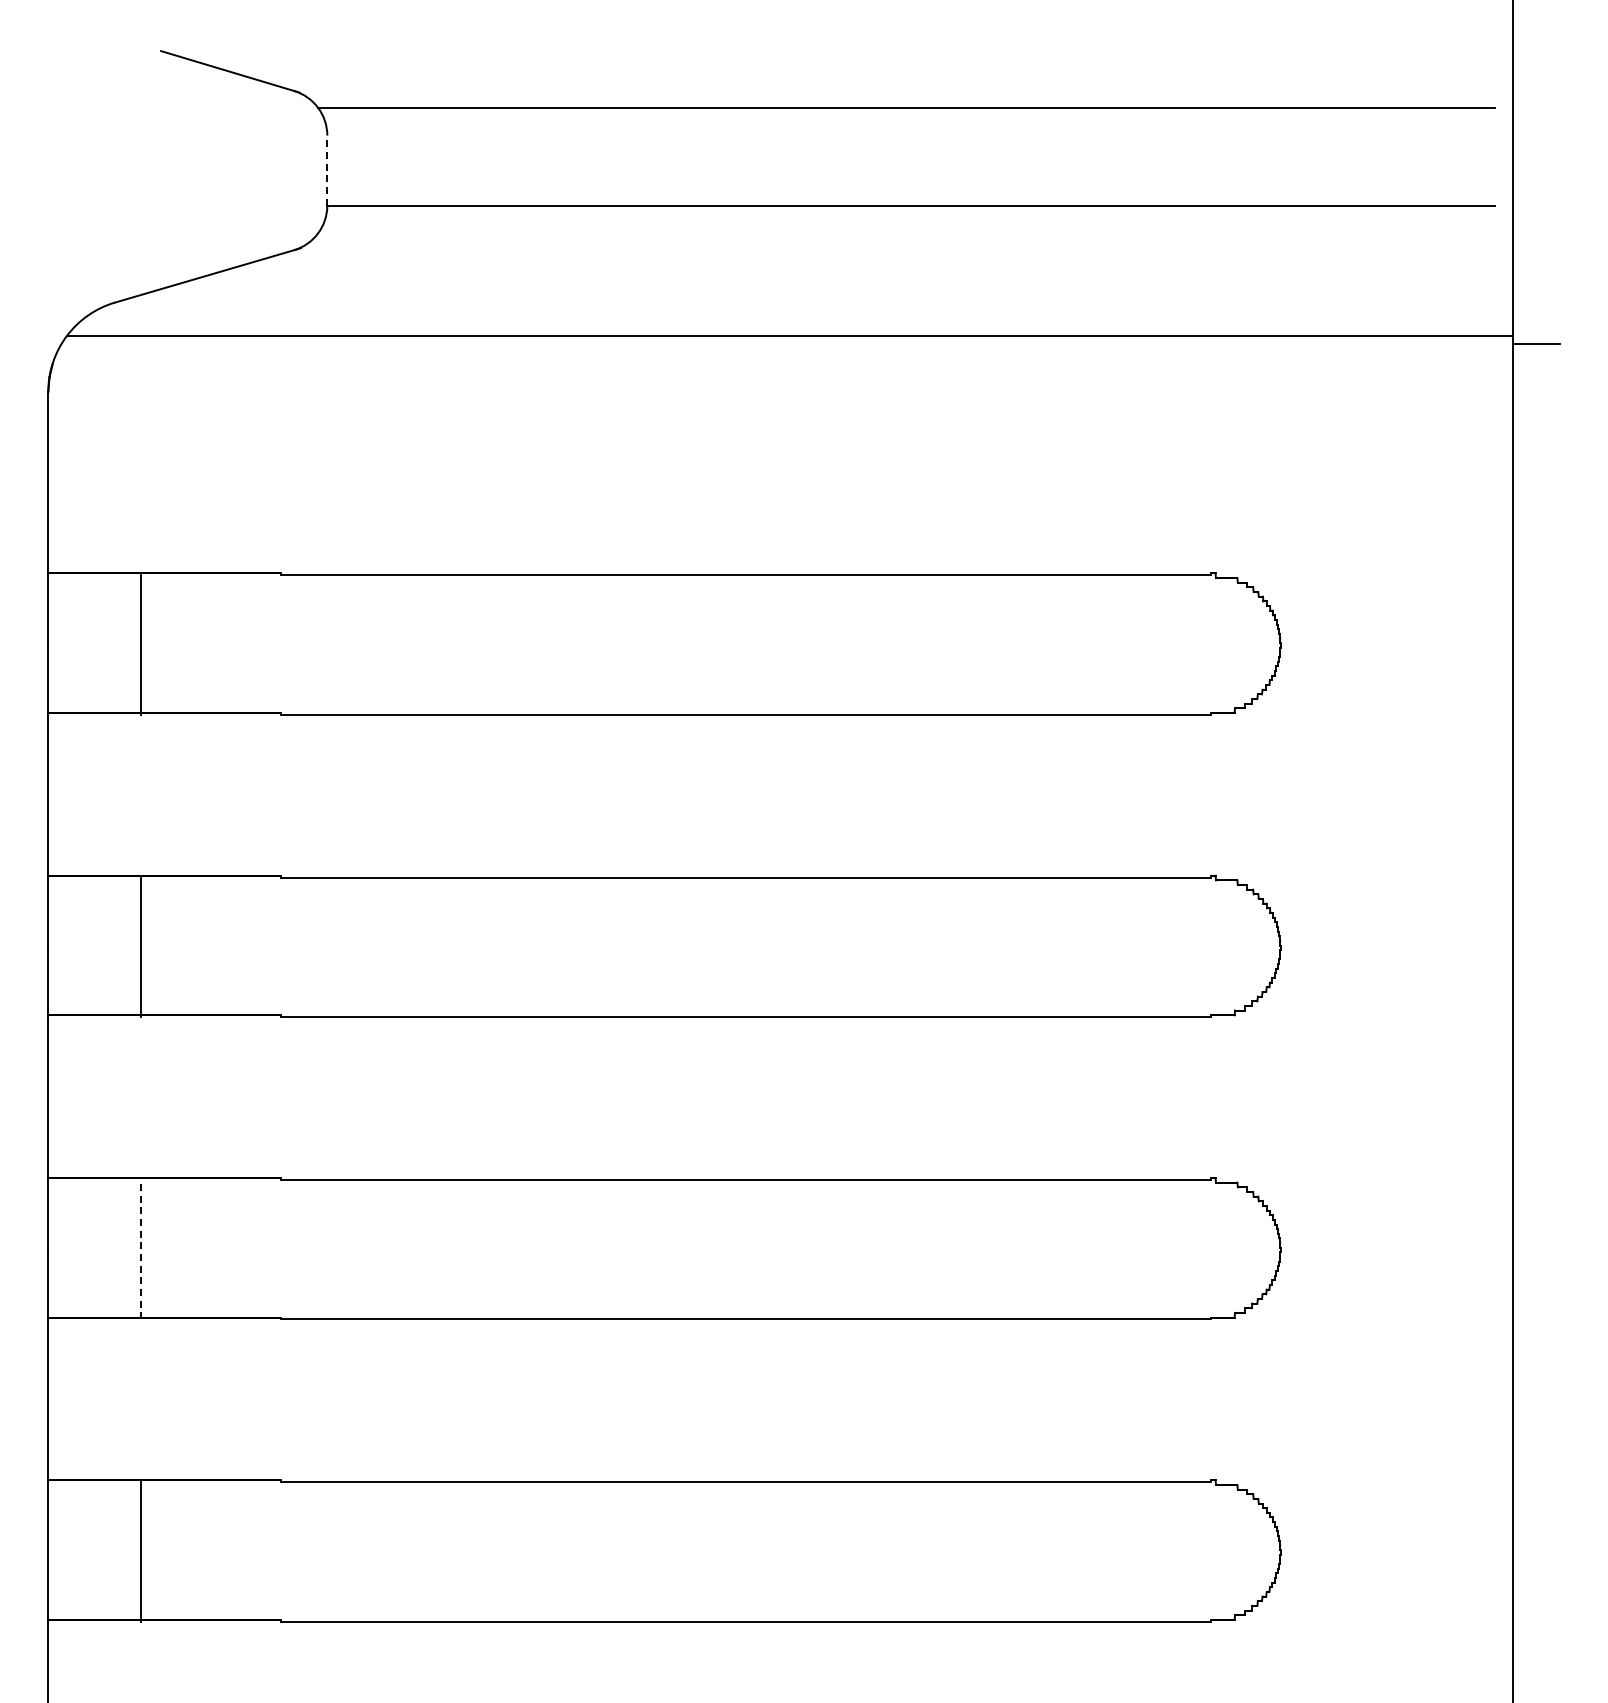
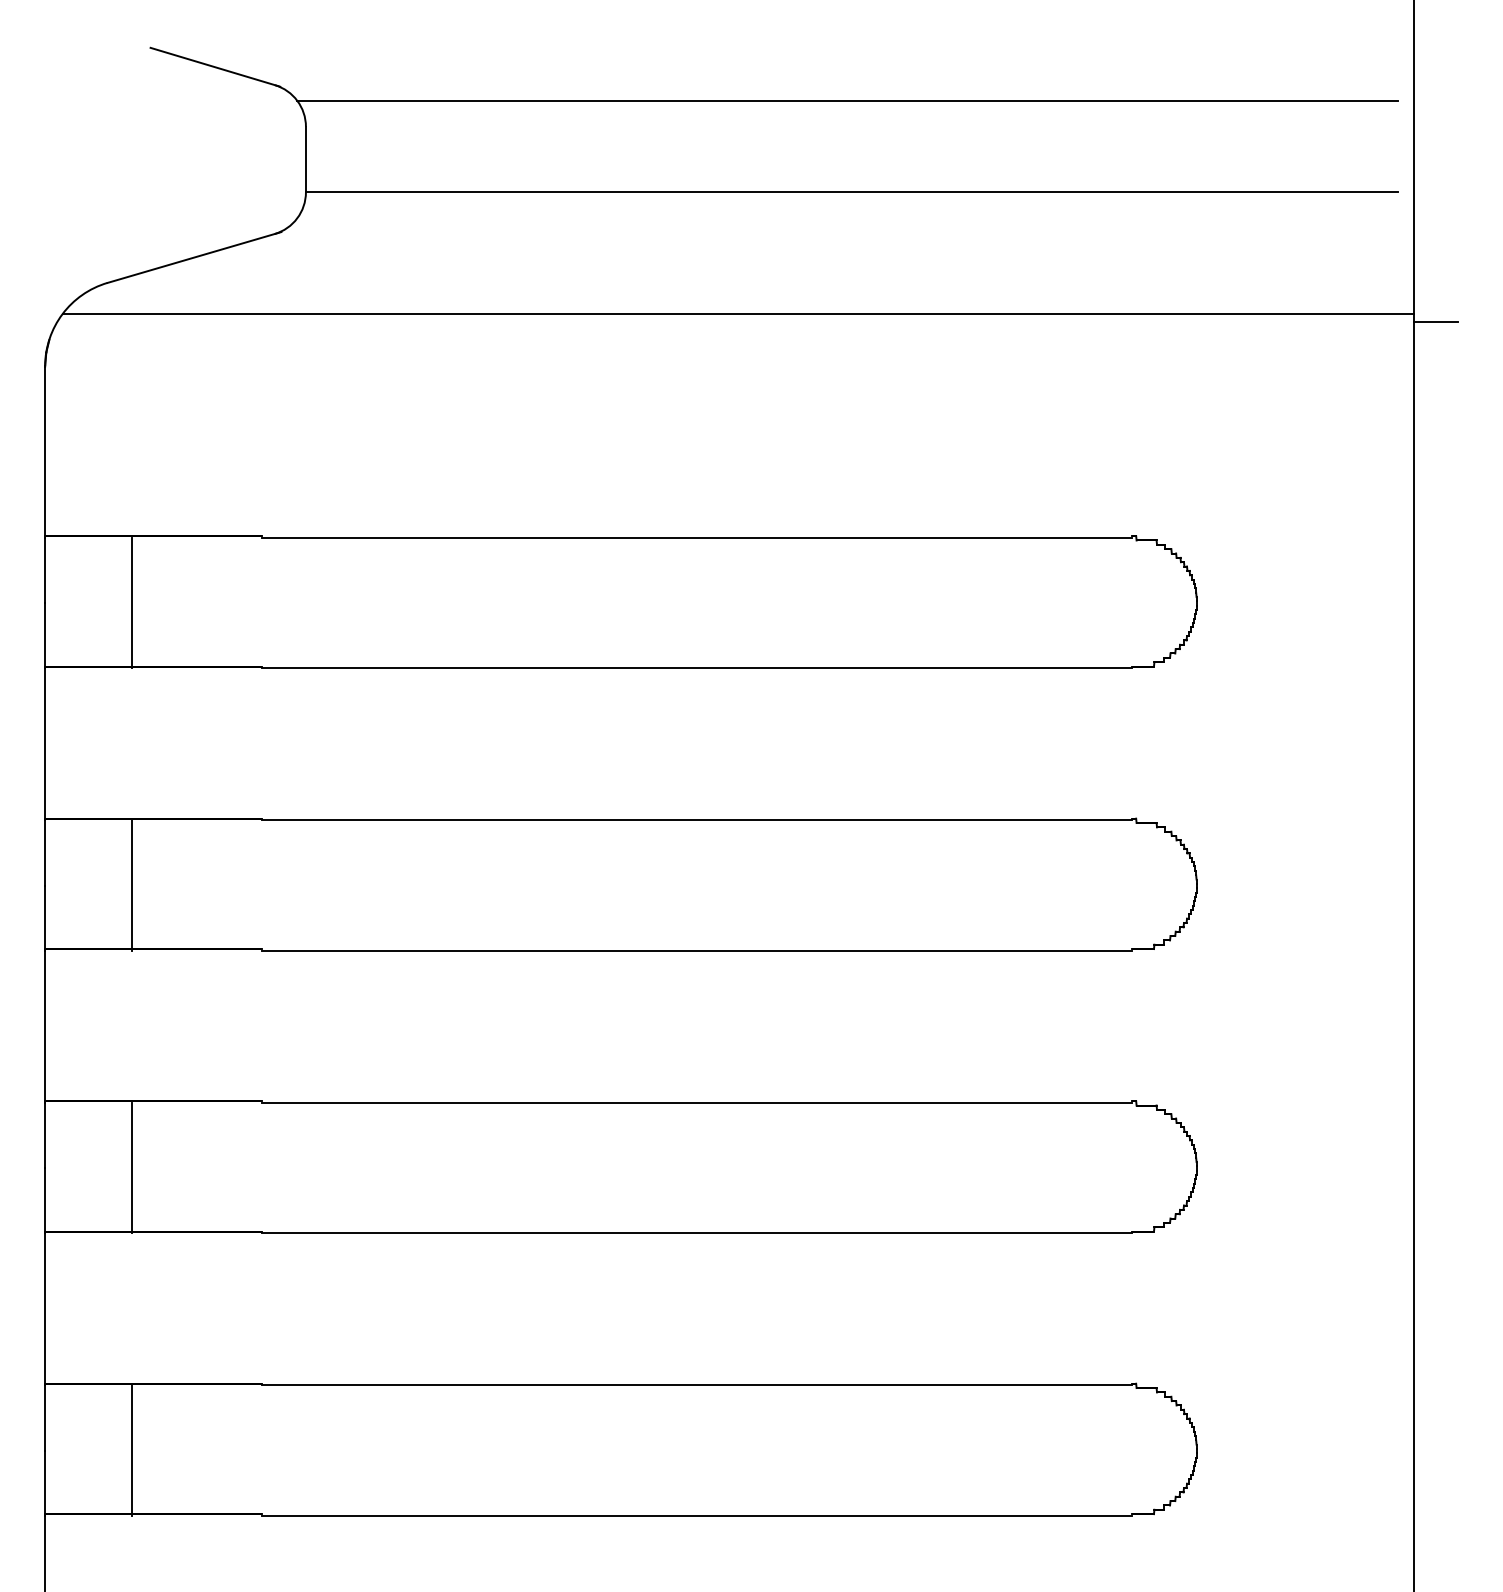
line: (327, 170) -> (306, 159), dashed -> solid
line: (141, 1249) -> (132, 1168), dashed -> solid

